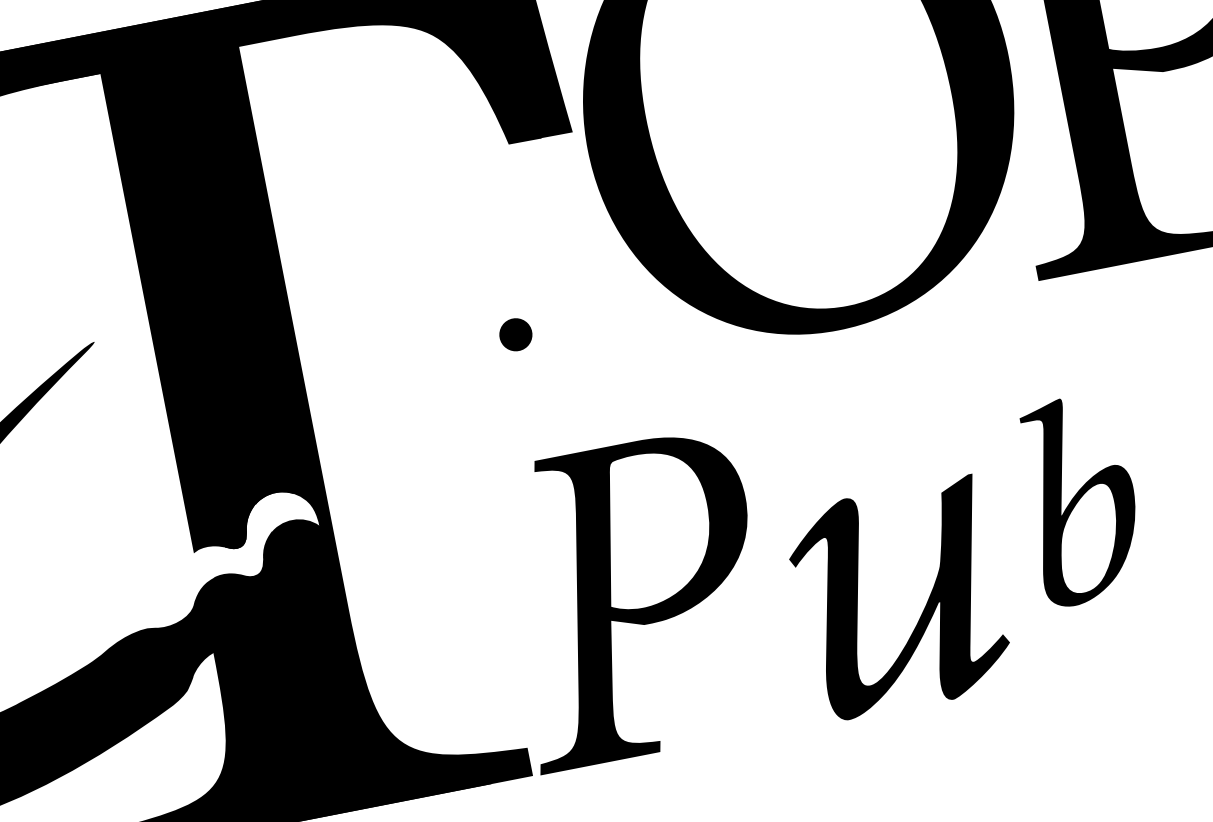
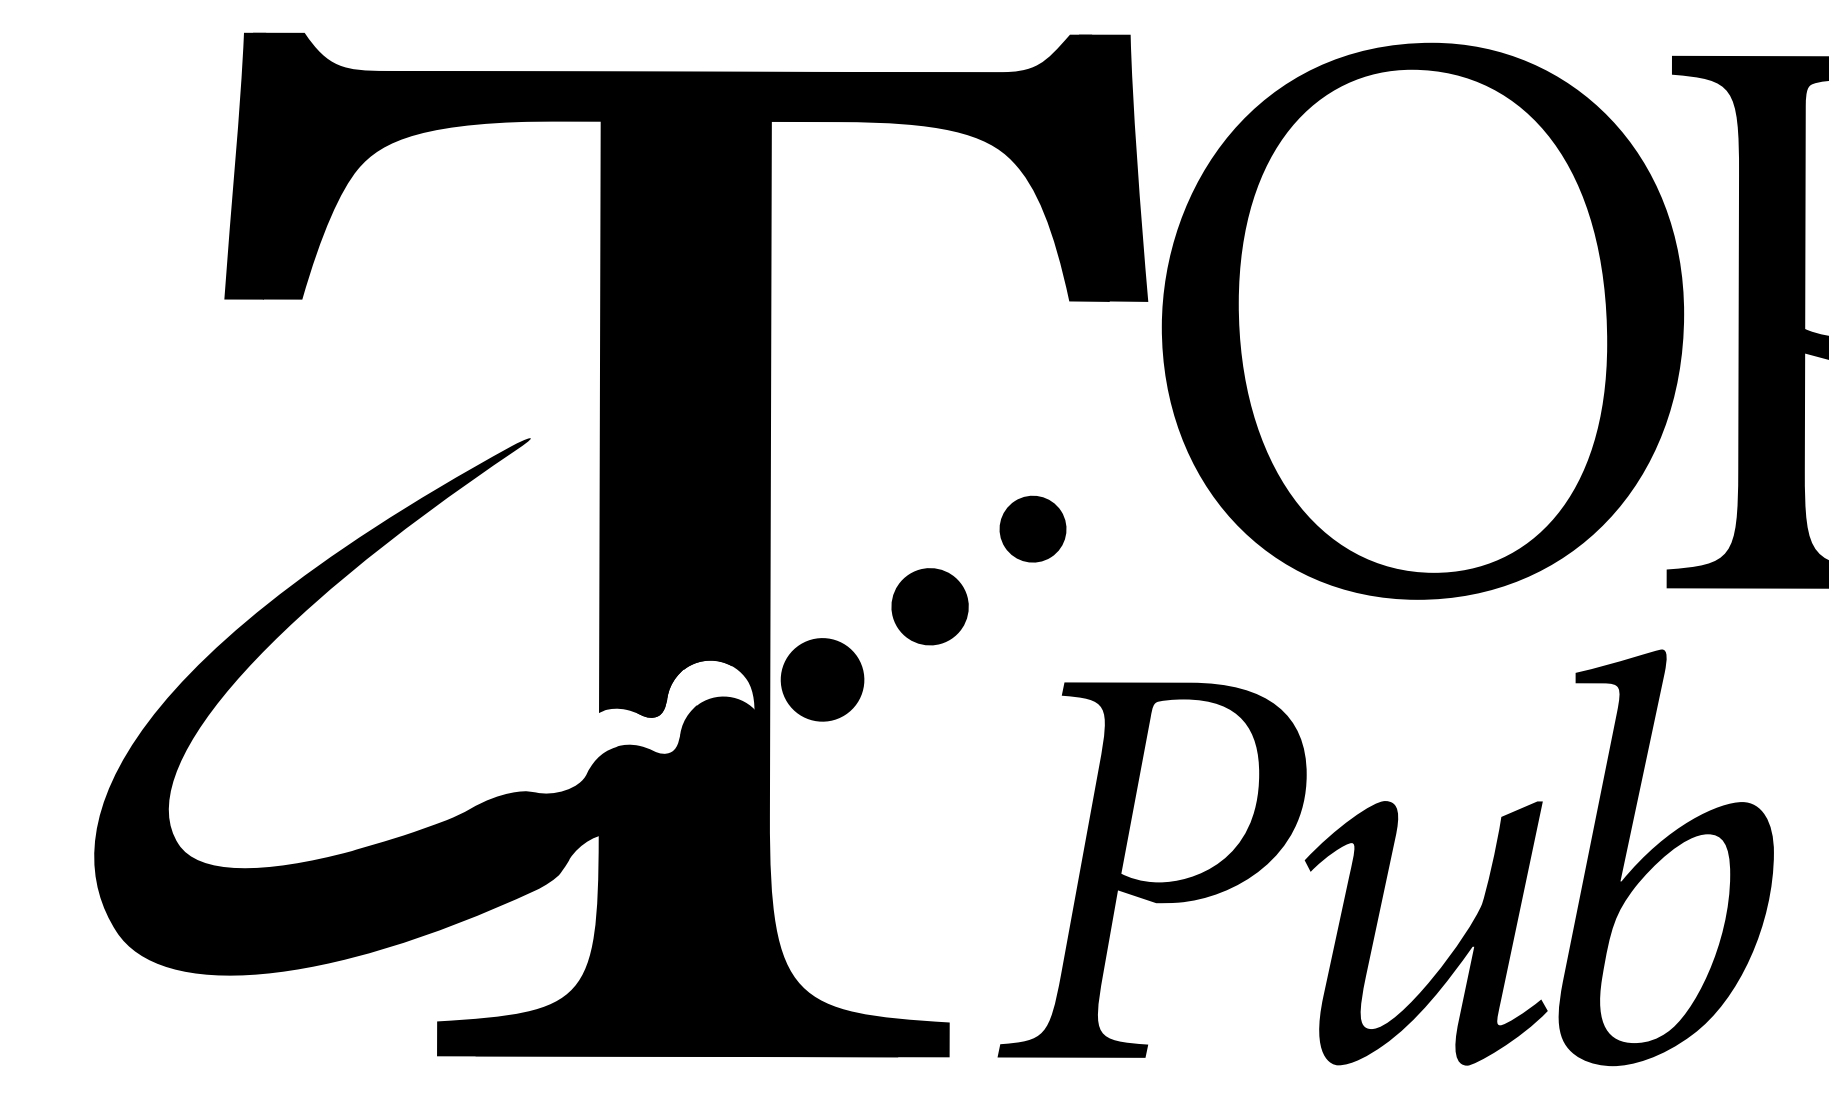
part: (515, 334) -> (1032, 528), size x1.67
fill: (444, 414) -> (929, 606), added
fill: (369, 490) -> (822, 679), added
part: (1080, 499) -> (1665, 857), size x1.67
part: (635, 598) -> (1151, 869), moved

